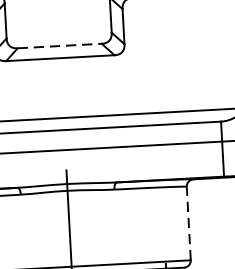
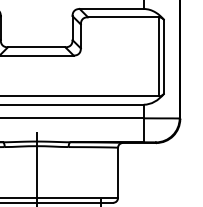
line: (59, 46) -> (36, 47), dashed -> solid
line: (189, 222) -> (118, 172), dashed -> solid

